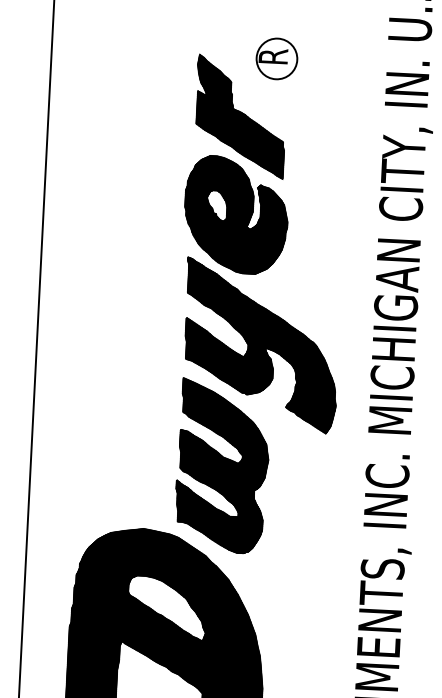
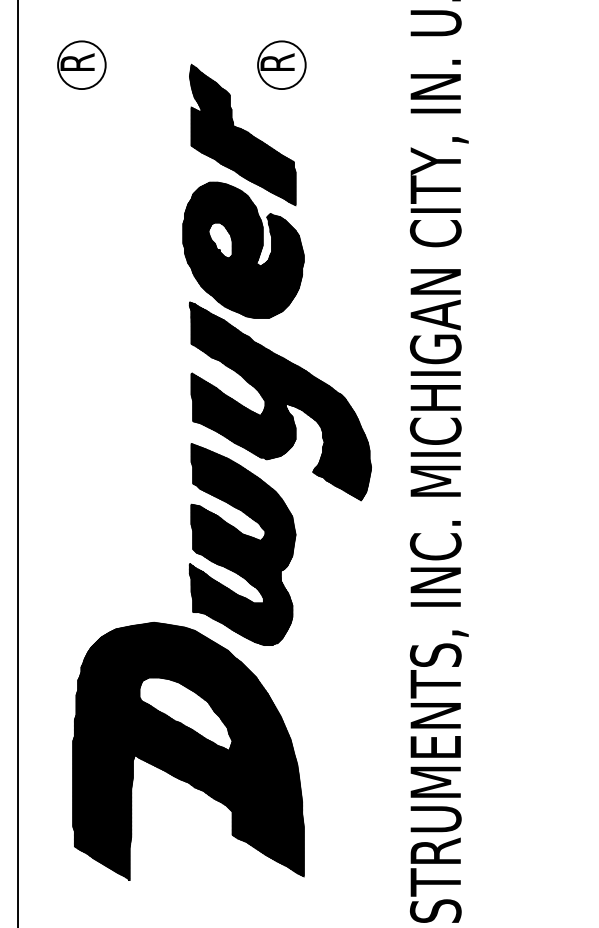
part: (106, 49) -> (81, 64), added

